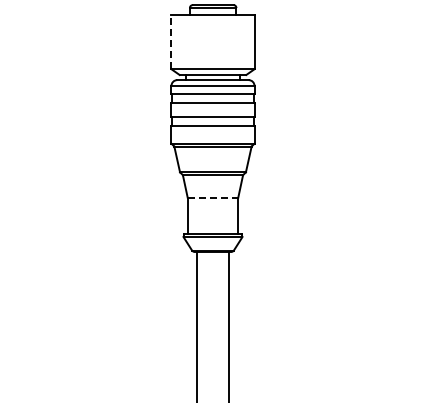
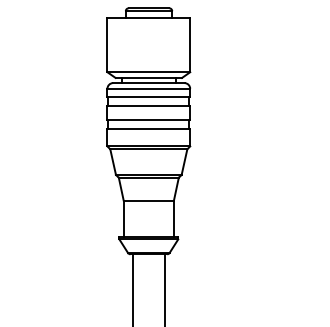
line: (171, 41) -> (107, 44), dashed -> solid
line: (213, 198) -> (149, 201), dashed -> solid

